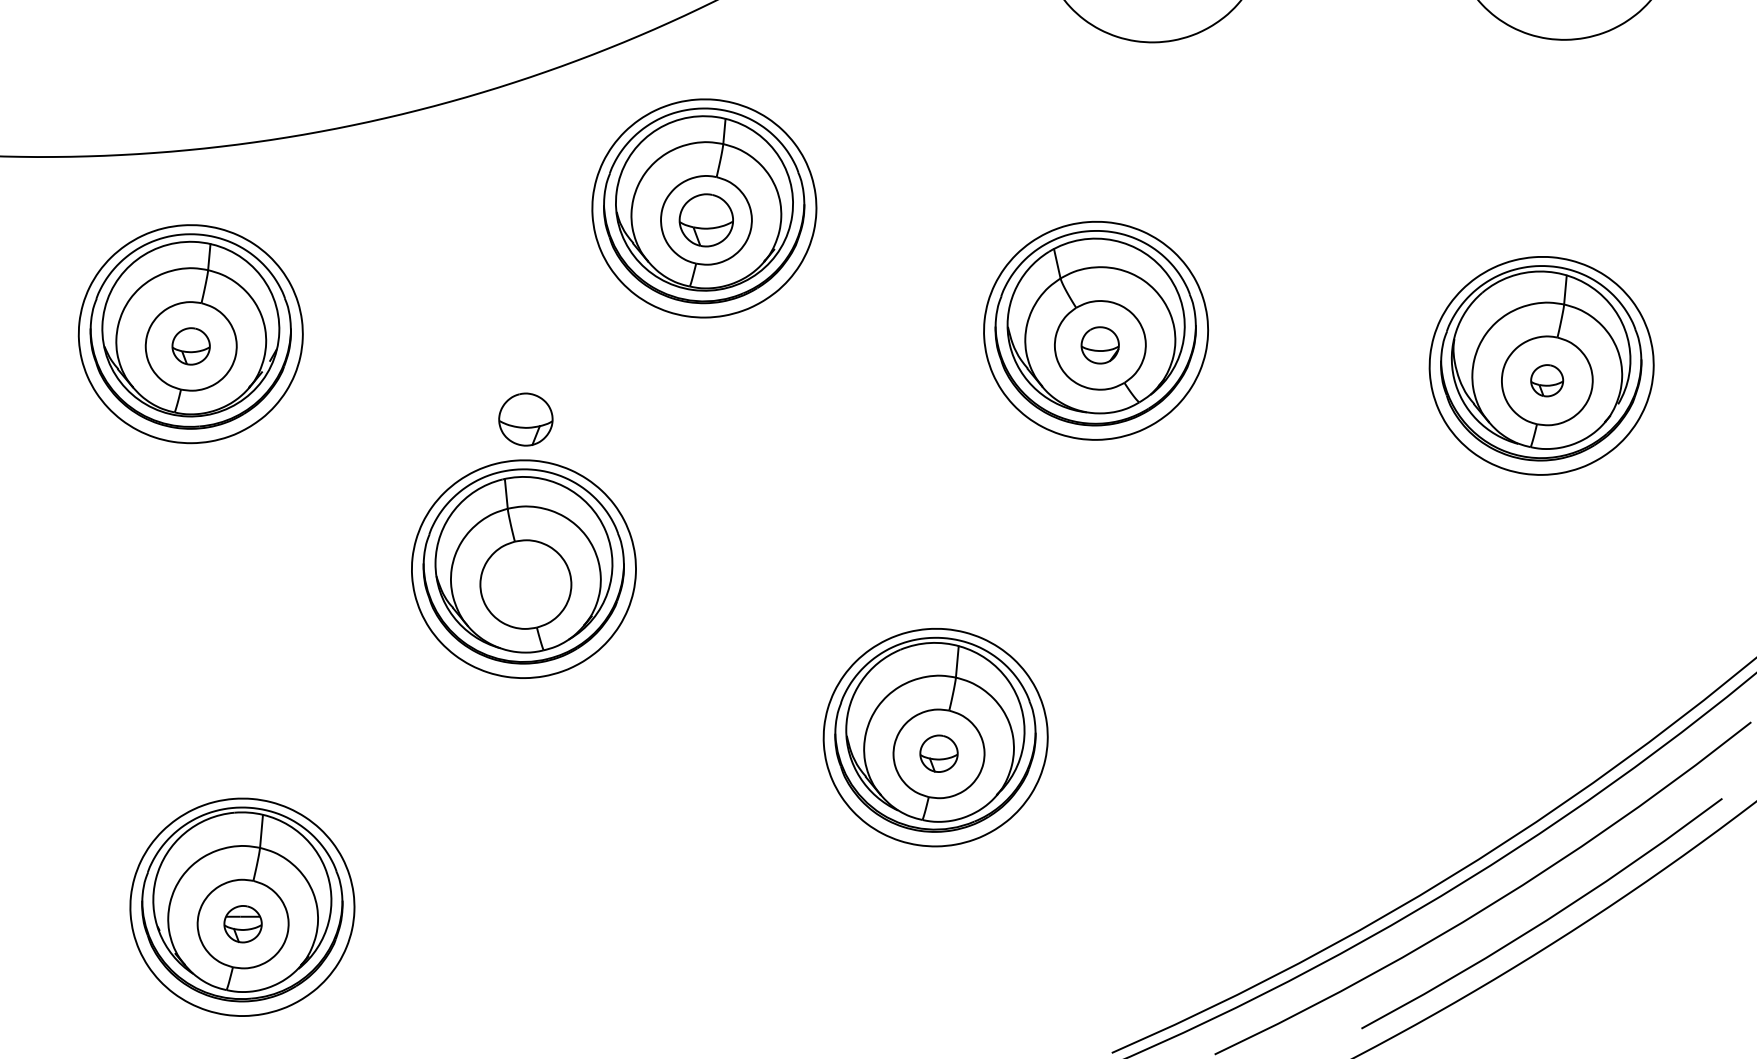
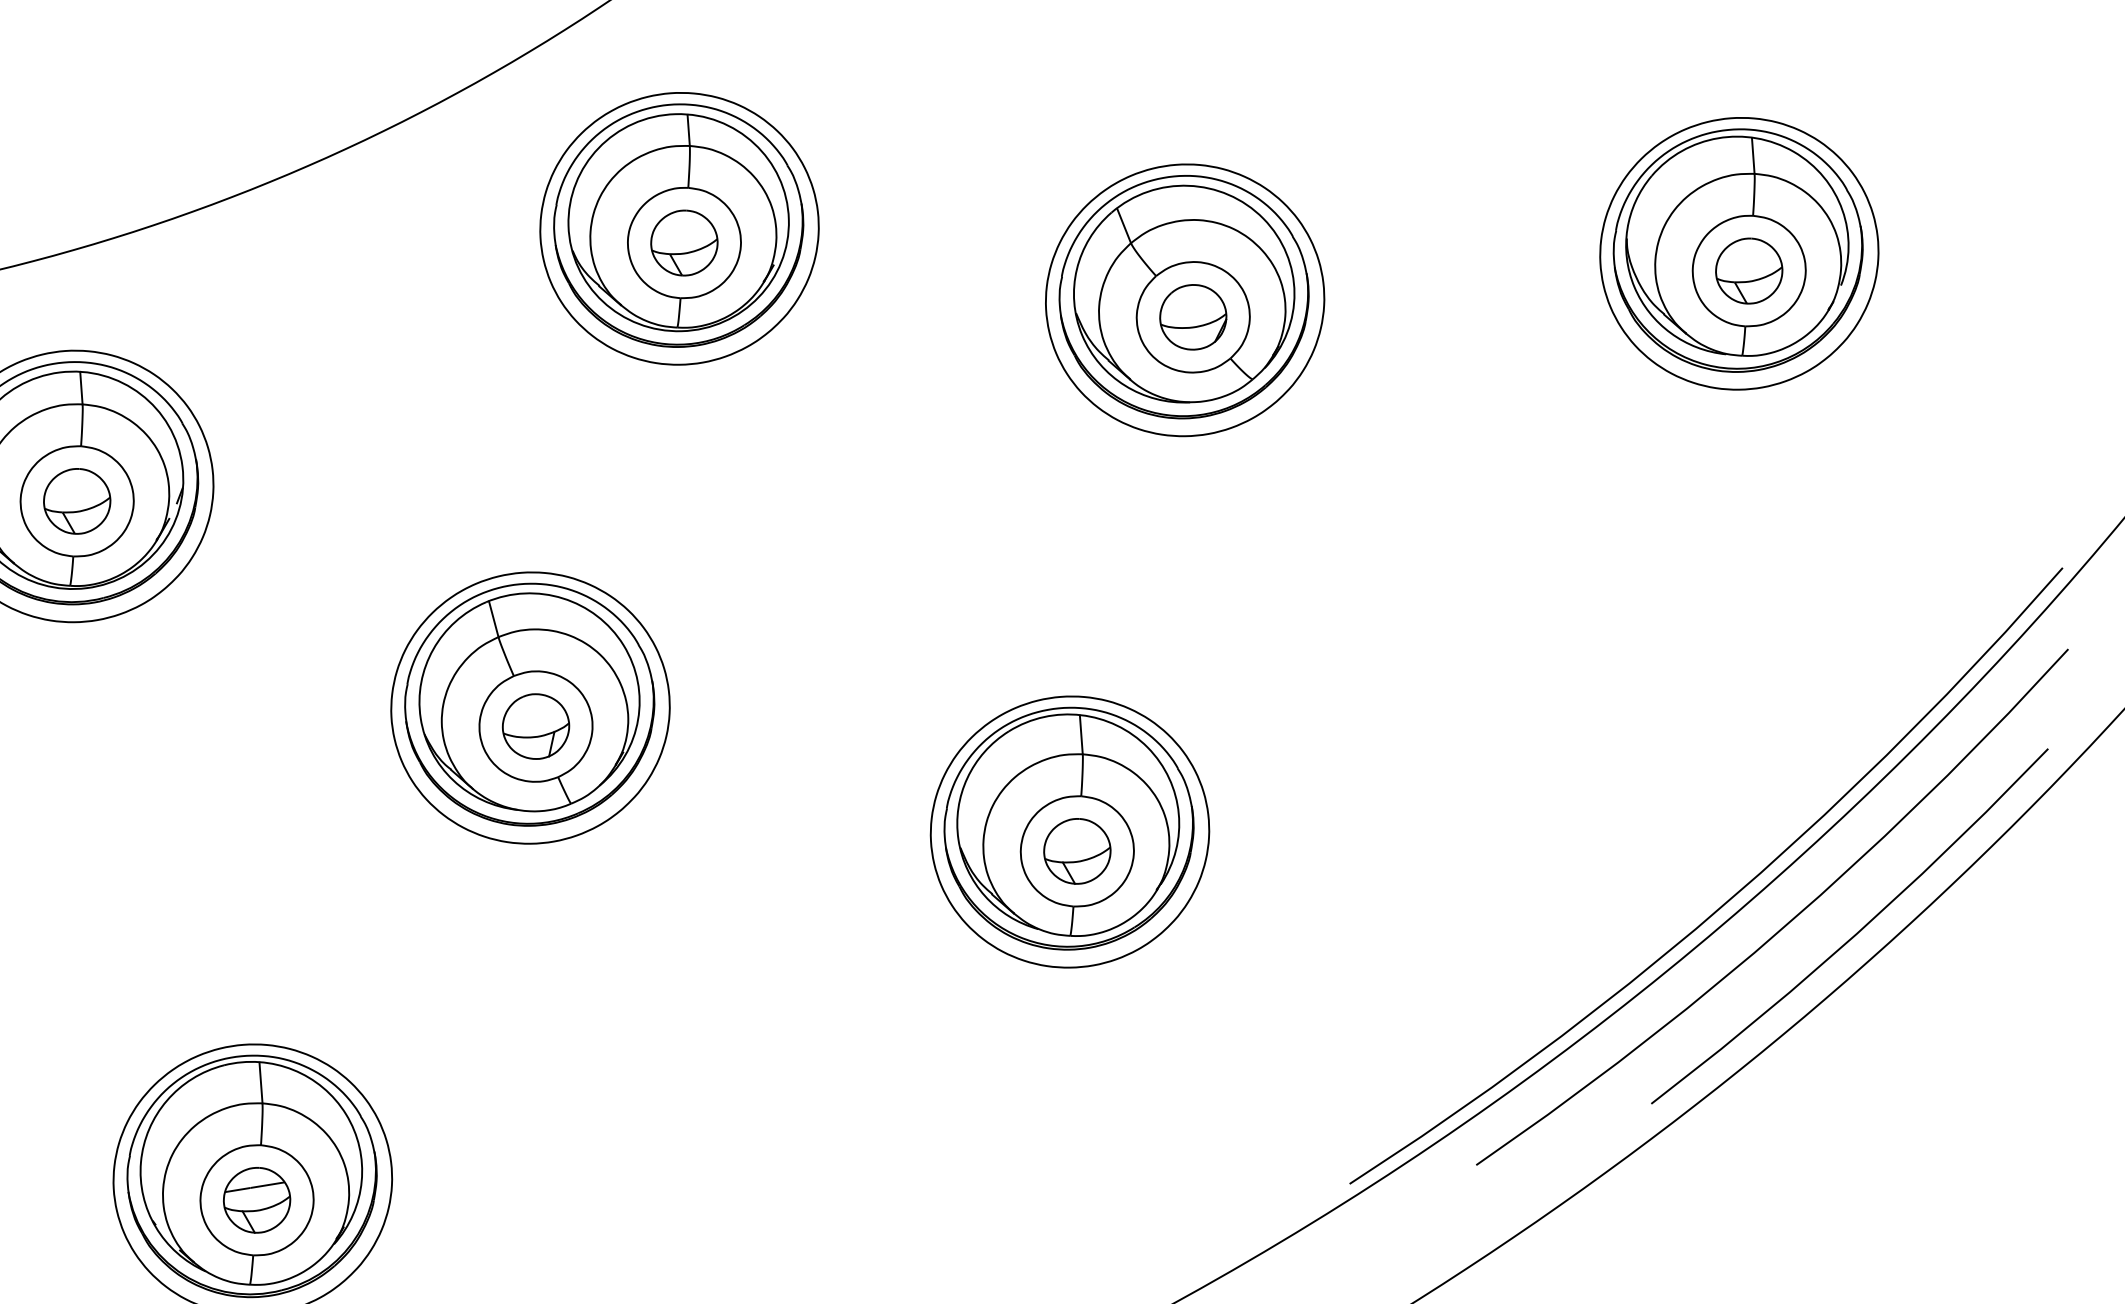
part: (1099, 345) -> (1192, 317), size x1.43
part: (190, 346) -> (76, 501), size x1.43
part: (1546, 380) -> (1748, 270), size x1.67
part: (525, 419) -> (535, 726), moved
part: (938, 753) -> (1076, 851), size x1.43
part: (242, 924) -> (256, 1200), size x1.43

